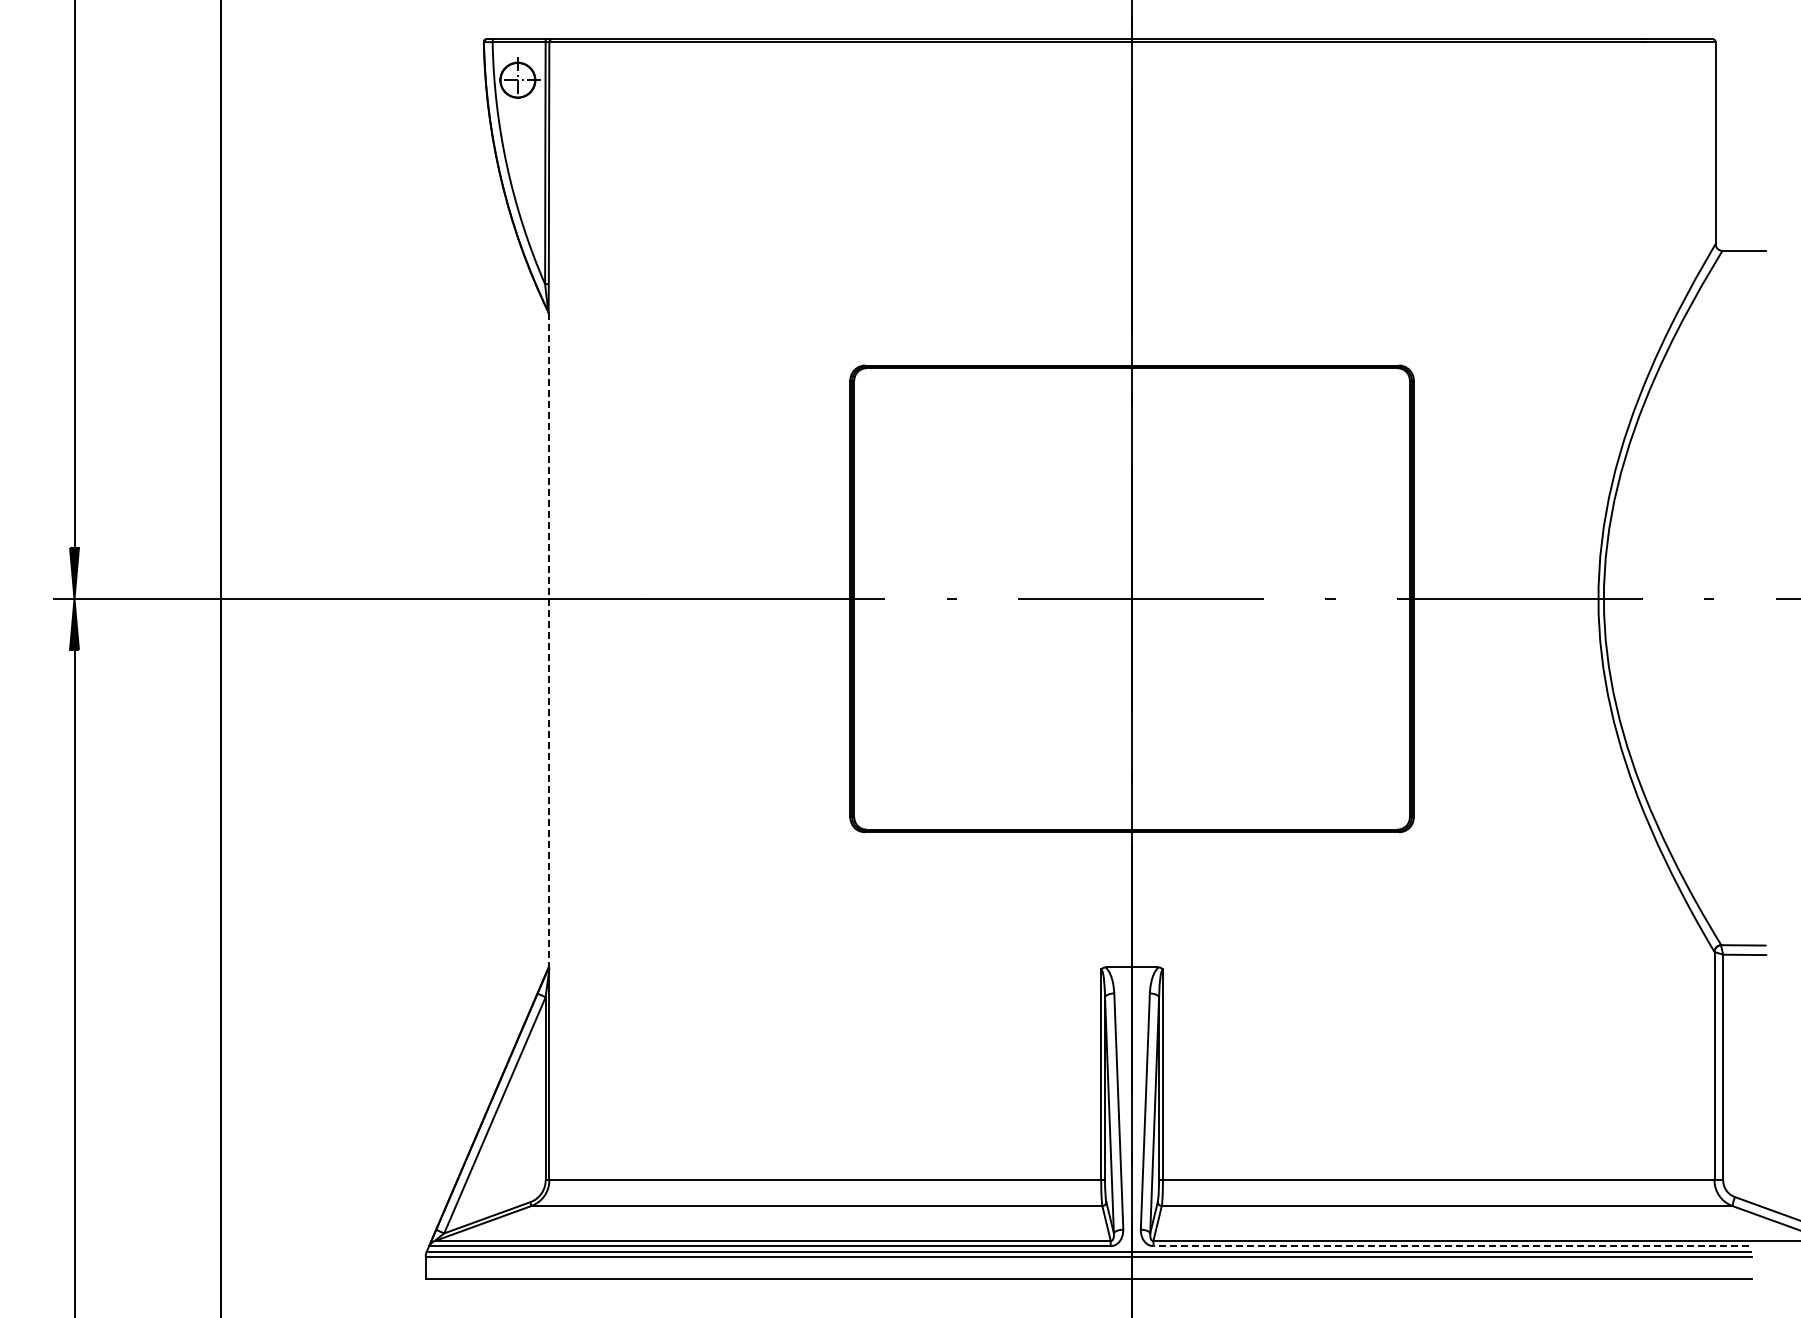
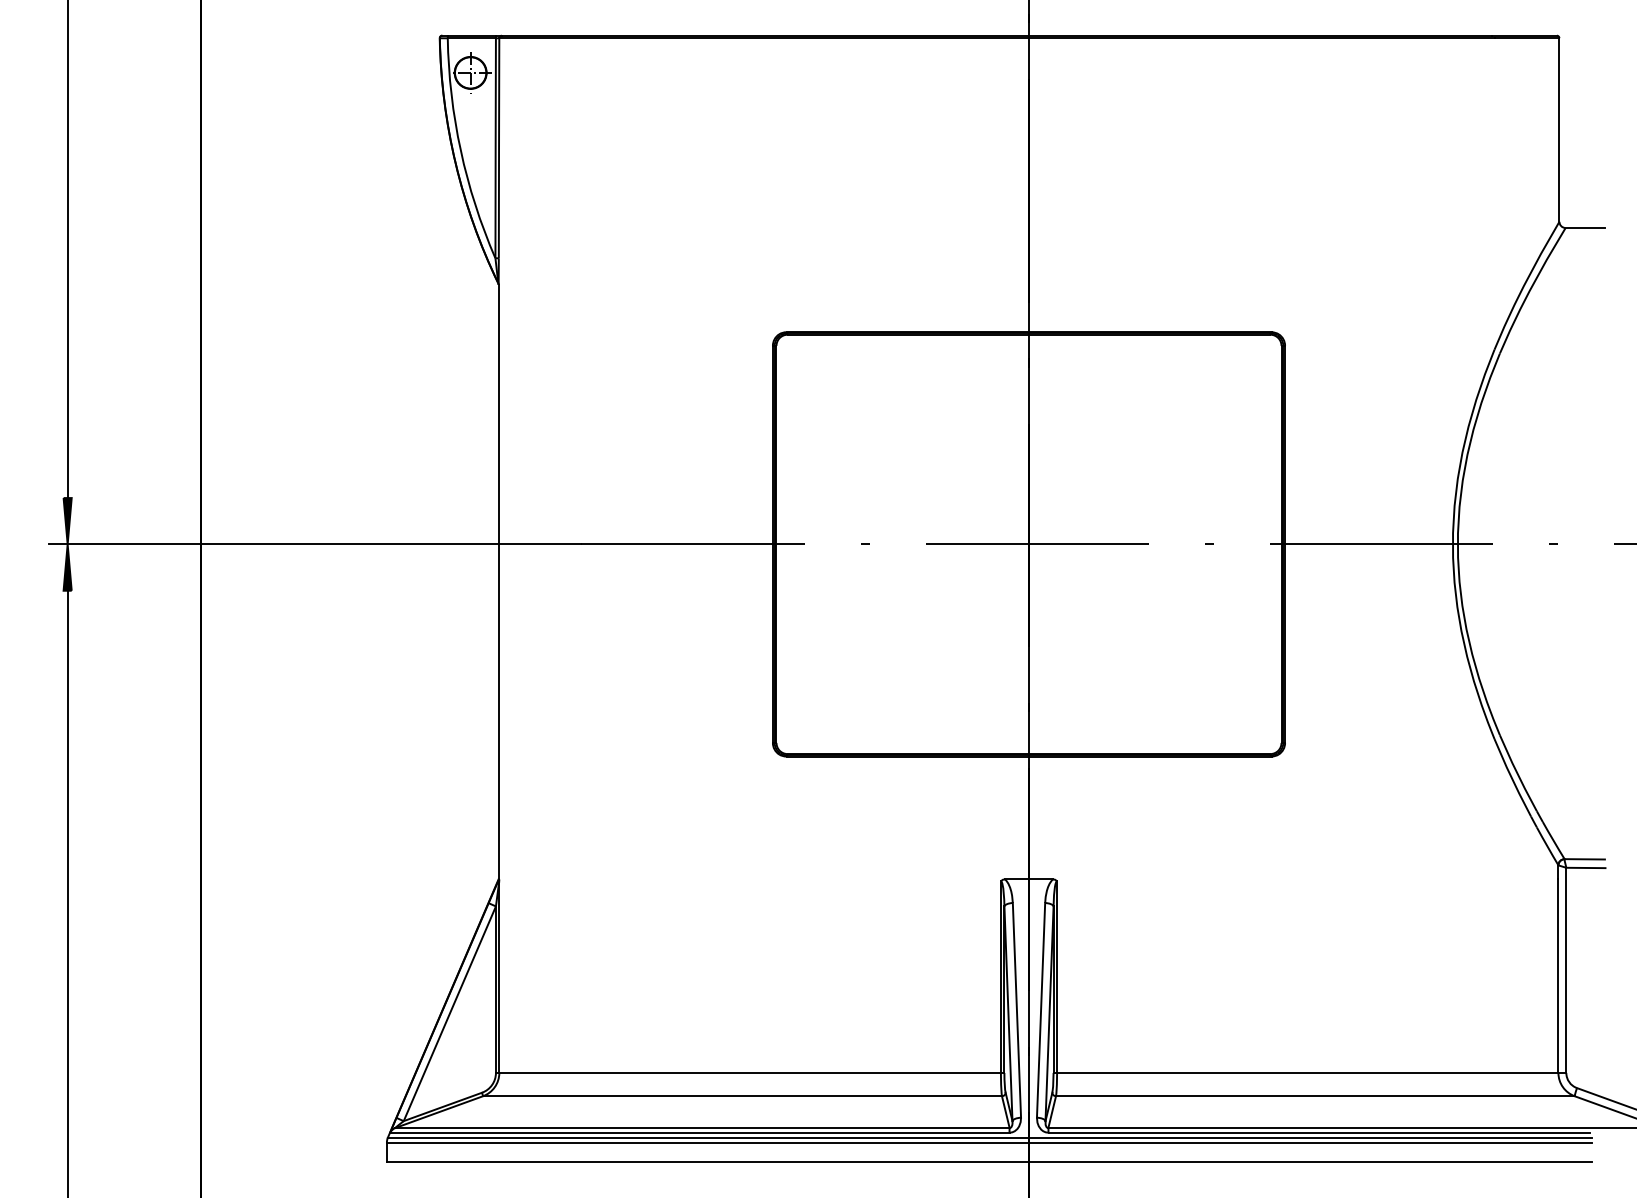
line: (548, 640) -> (498, 582), dashed -> solid
line: (1451, 1246) -> (1319, 1133), dashed -> solid

